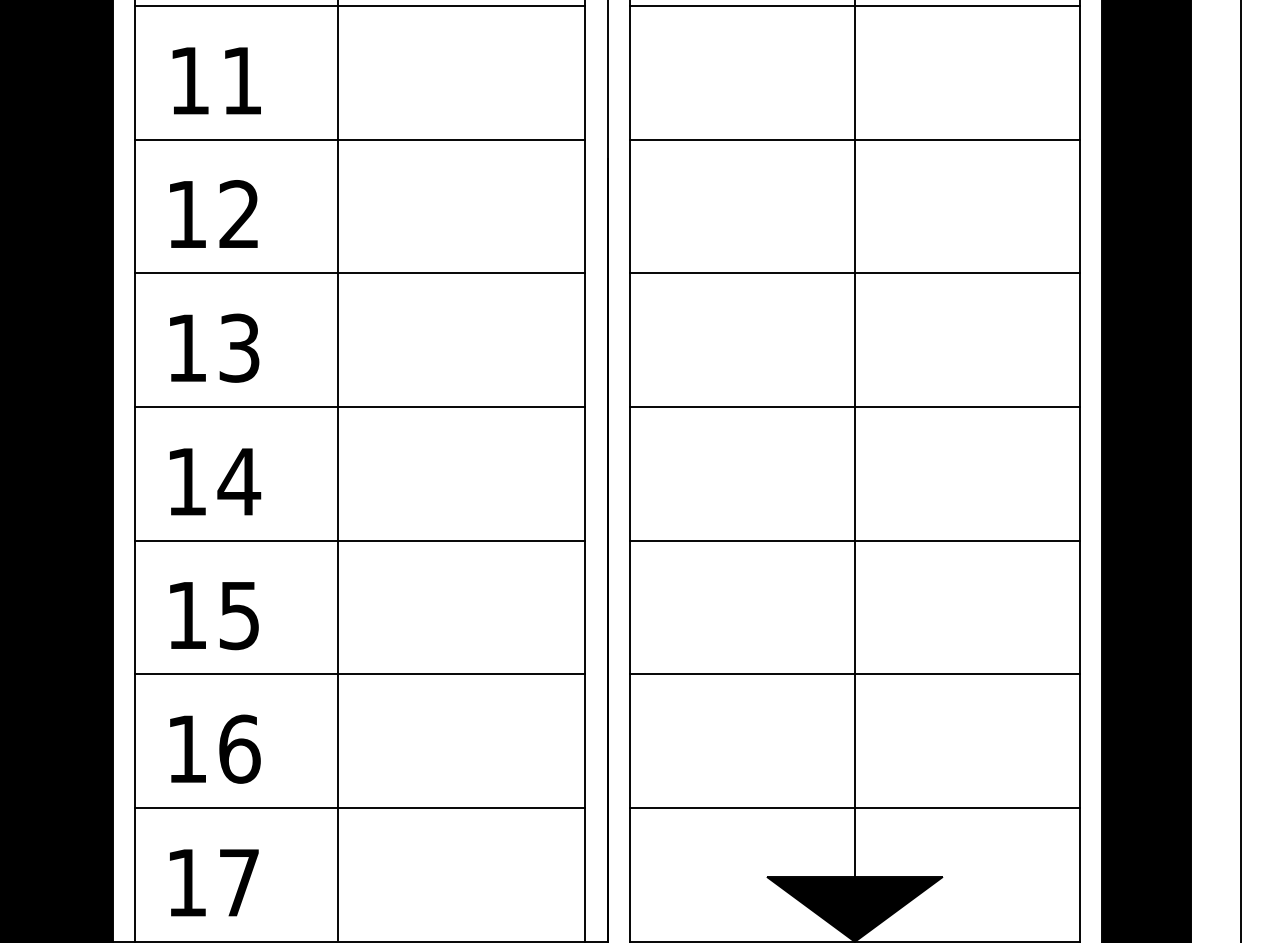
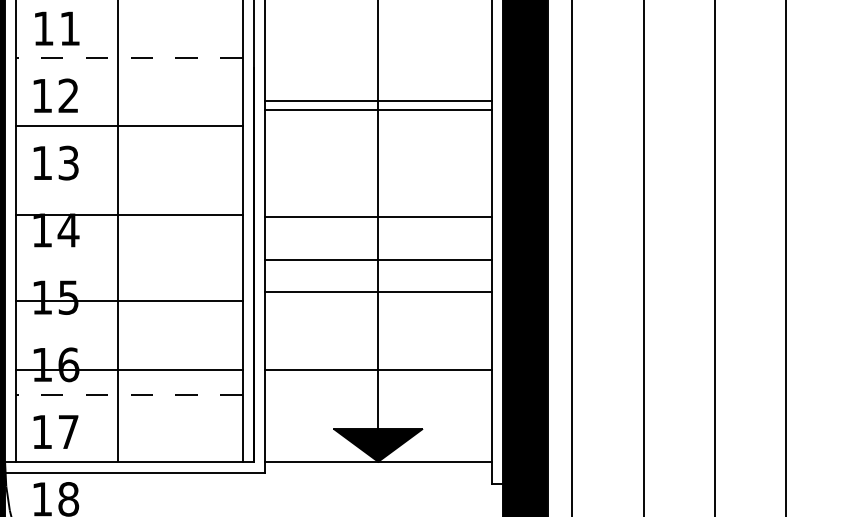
line: (358, 140) -> (128, 58), solid -> dashed
line: (855, 140) -> (378, 101), moved
line: (855, 273) -> (378, 109), moved
line: (360, 406) -> (129, 214), moved
line: (855, 406) -> (378, 216), moved
line: (360, 541) -> (129, 301), moved
line: (360, 674) -> (129, 370), moved
line: (855, 674) -> (378, 292), moved
line: (358, 808) -> (128, 394), solid -> dashed
line: (855, 808) -> (378, 369), moved

